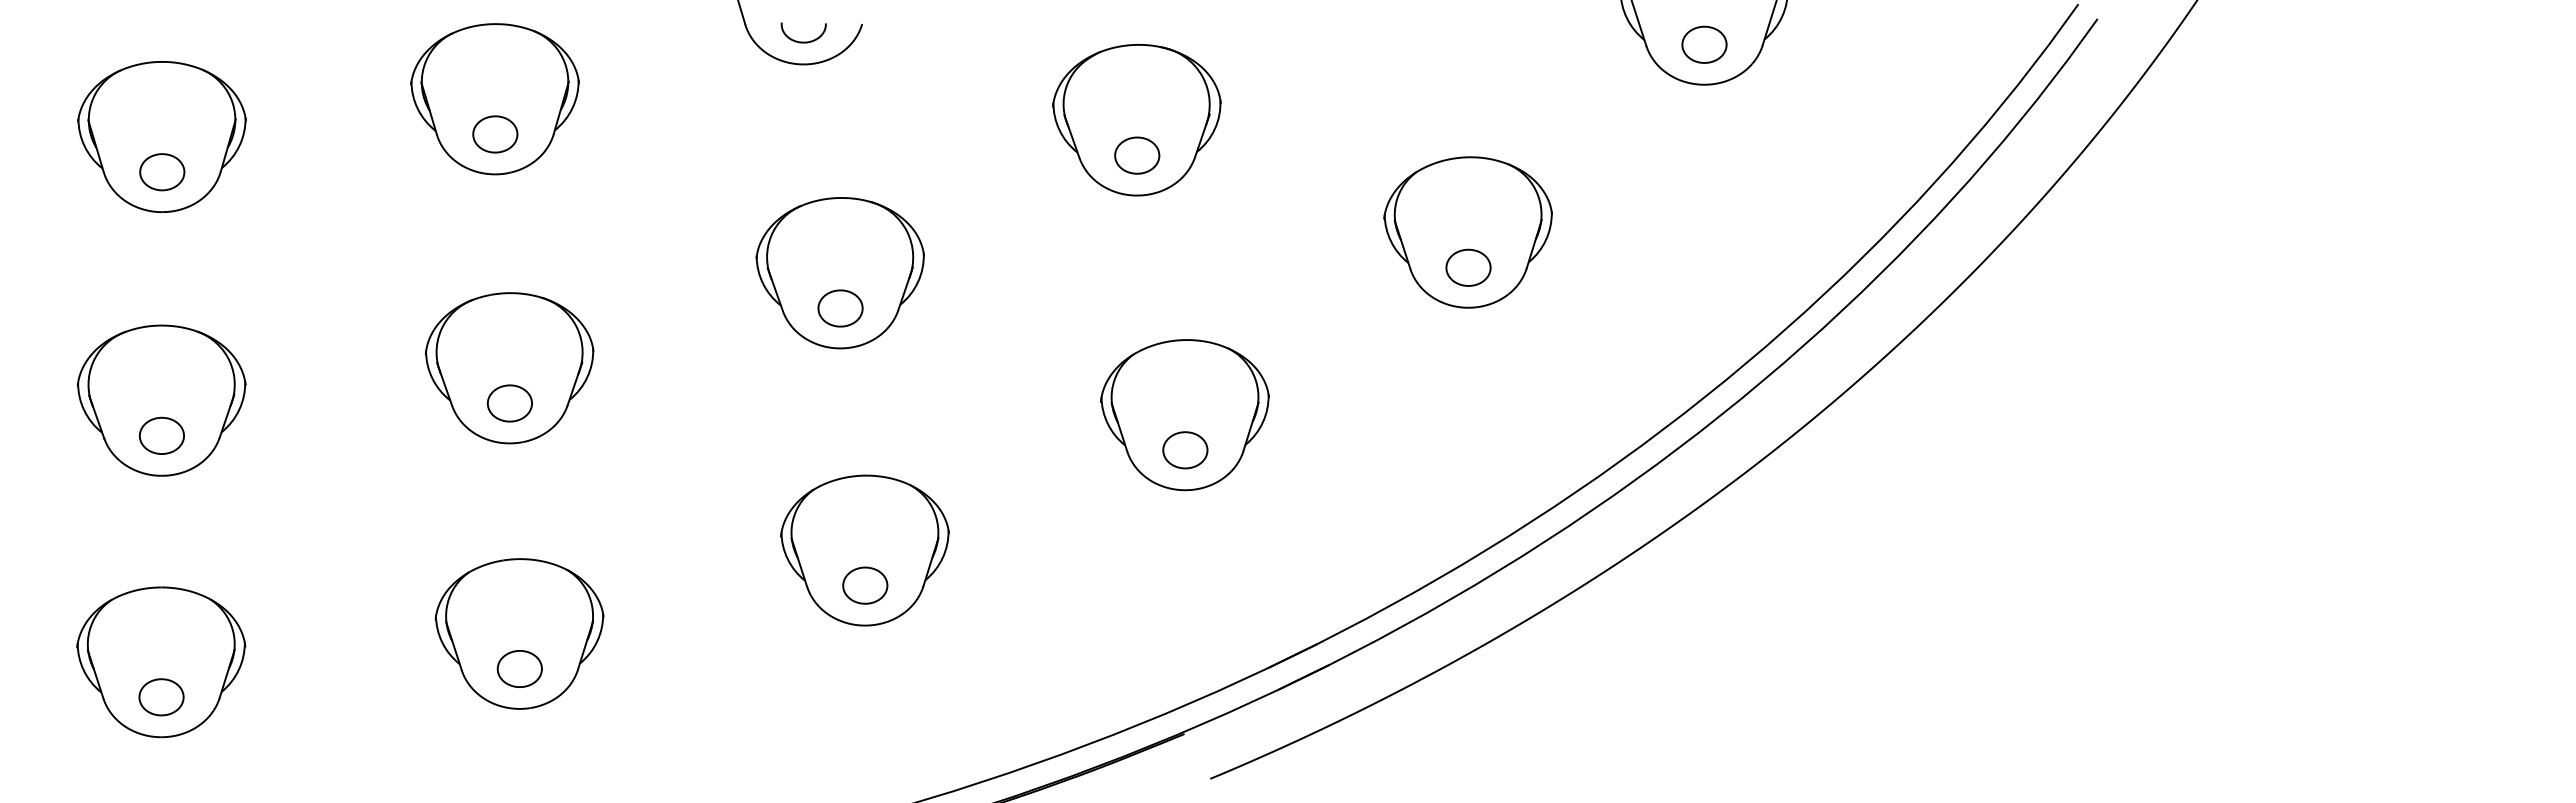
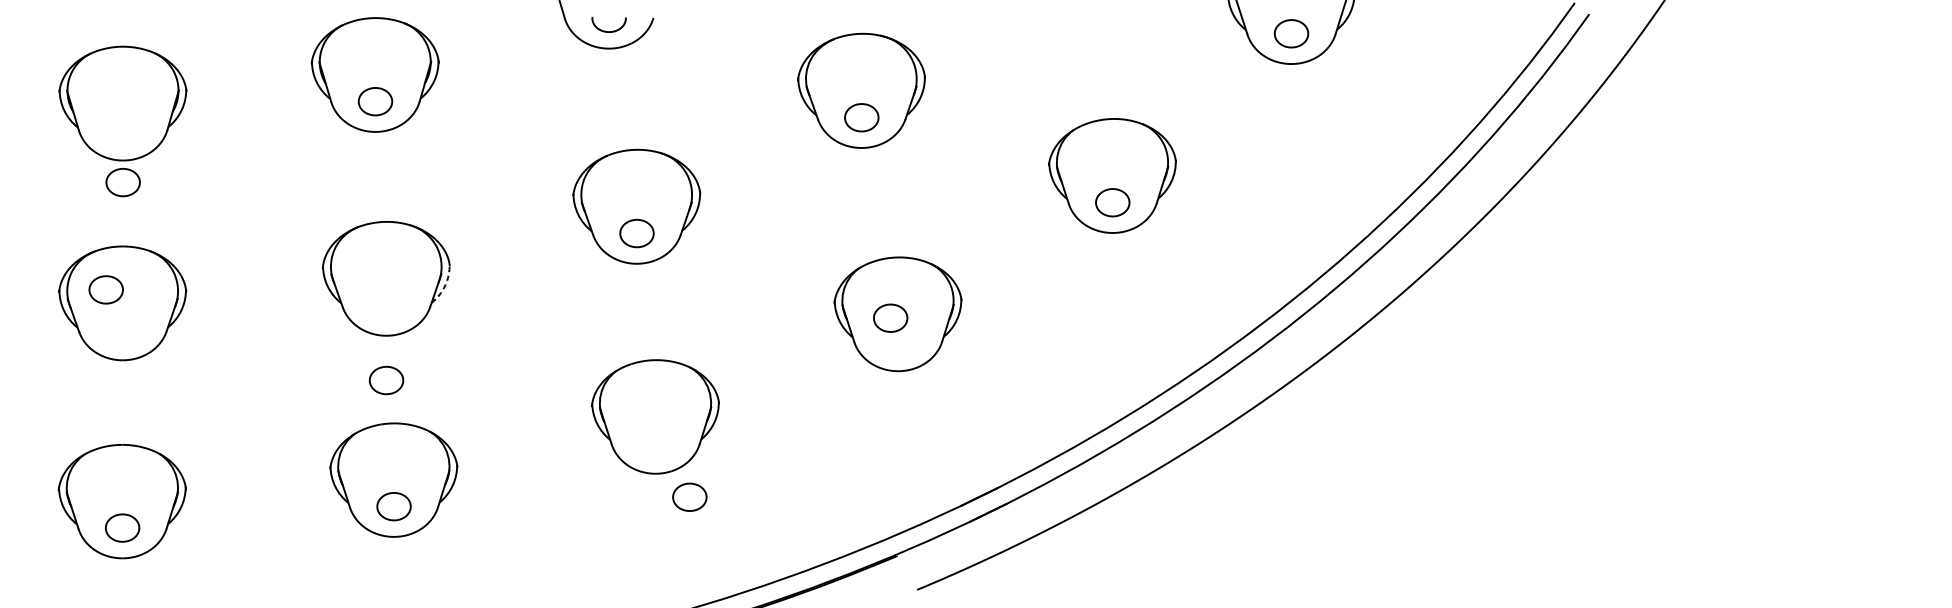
part: (162, 172) -> (123, 182), moved
arc: (587, 377) -> (445, 285), solid -> dashed
part: (509, 403) -> (386, 380), moved
part: (161, 435) -> (105, 289), moved
part: (1185, 450) -> (890, 318), moved
part: (865, 585) -> (690, 497), moved

